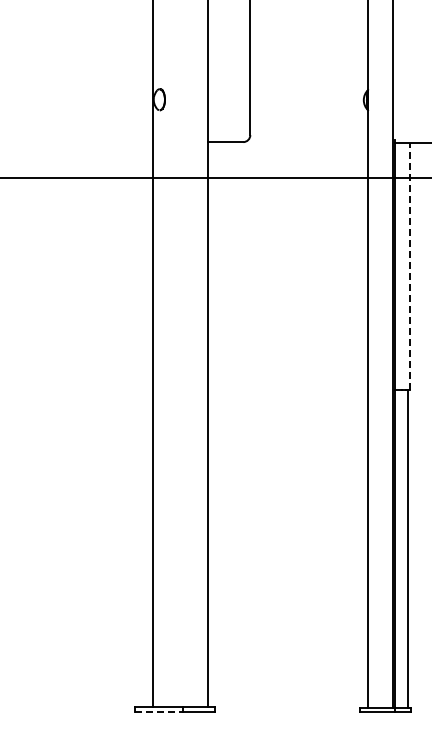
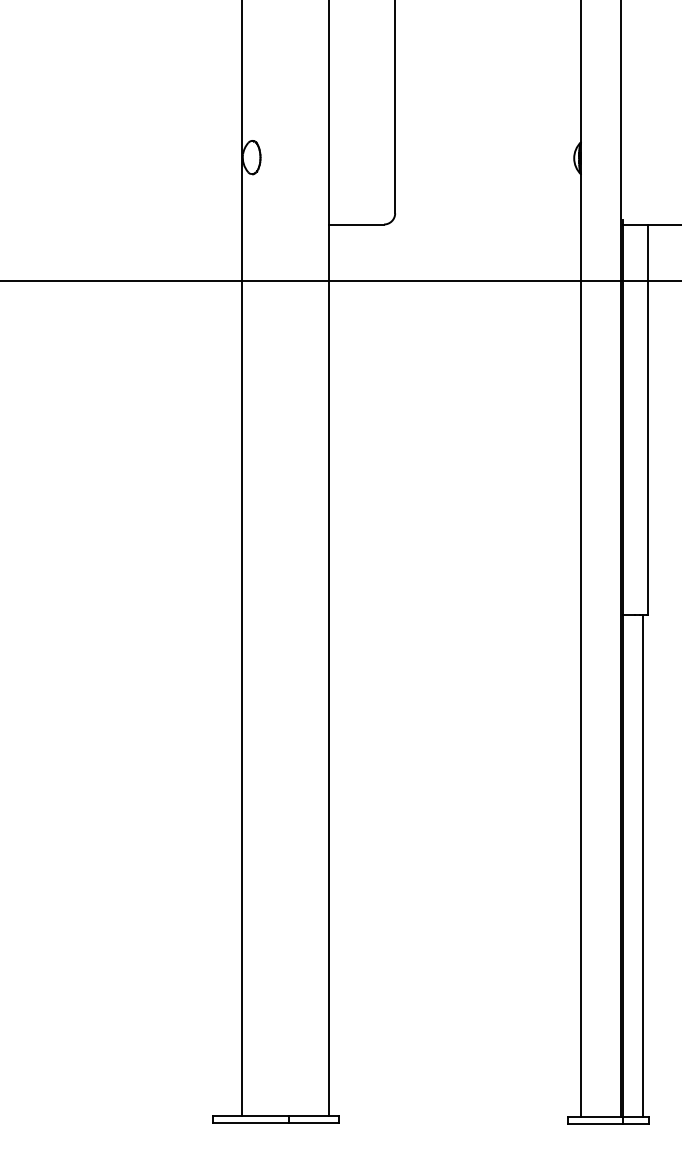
line: (410, 266) -> (647, 420), dashed -> solid
line: (159, 711) -> (251, 1122), dashed -> solid

